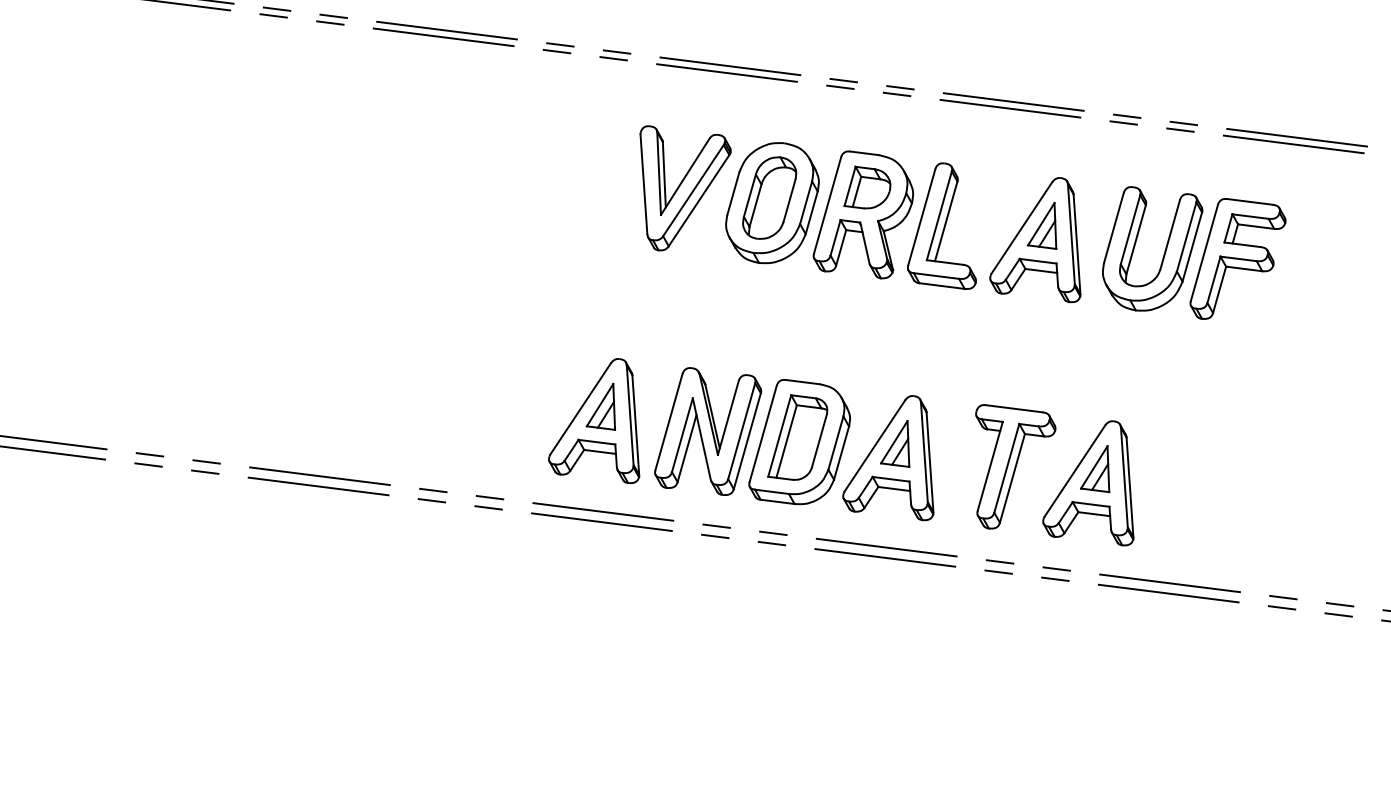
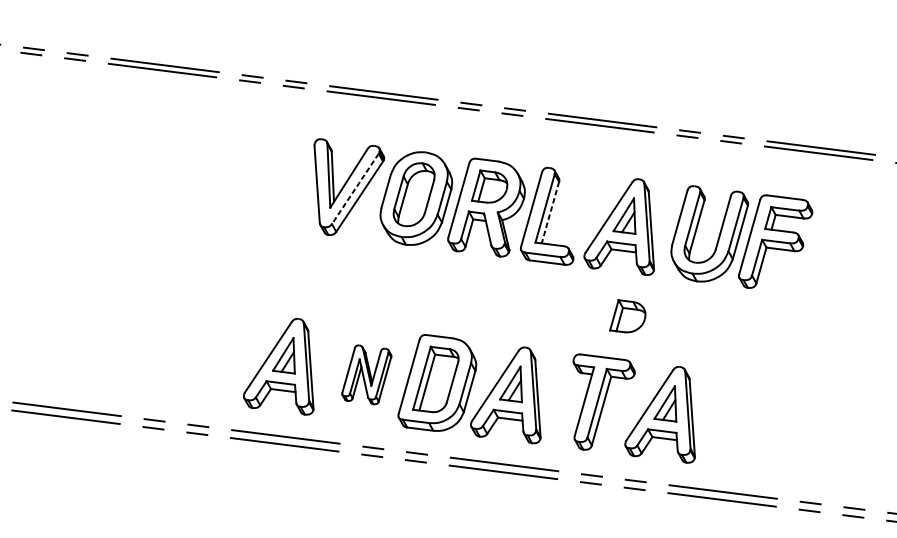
line: (693, 190) -> (355, 188), solid -> dashed
line: (946, 221) -> (550, 212), solid -> dashed
part: (1046, 355) -> (627, 316), added
part: (708, 431) -> (366, 374), size x0.6

